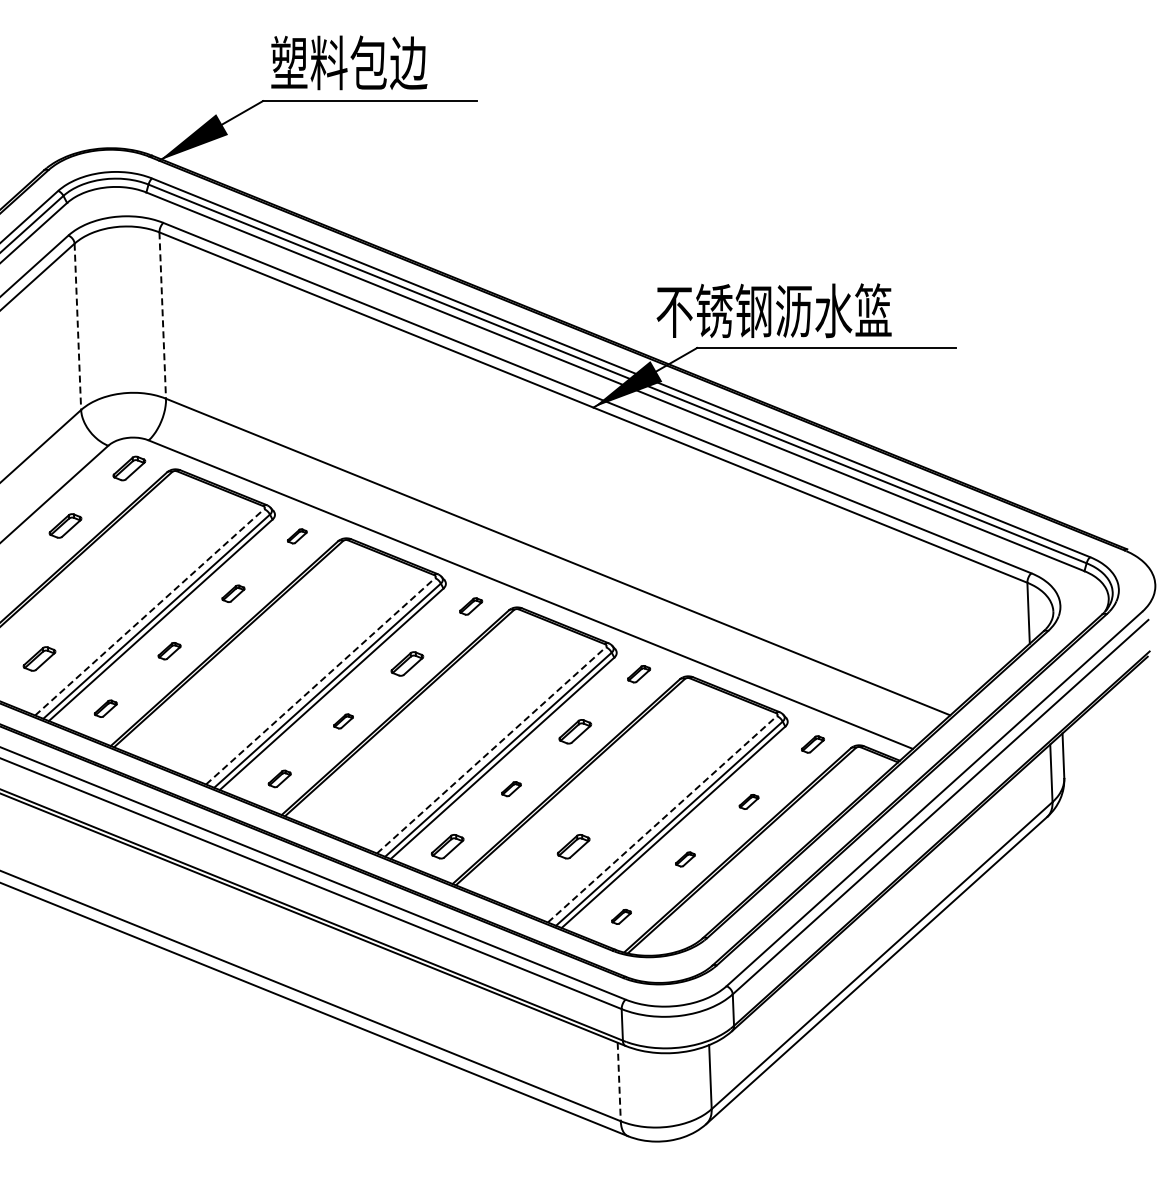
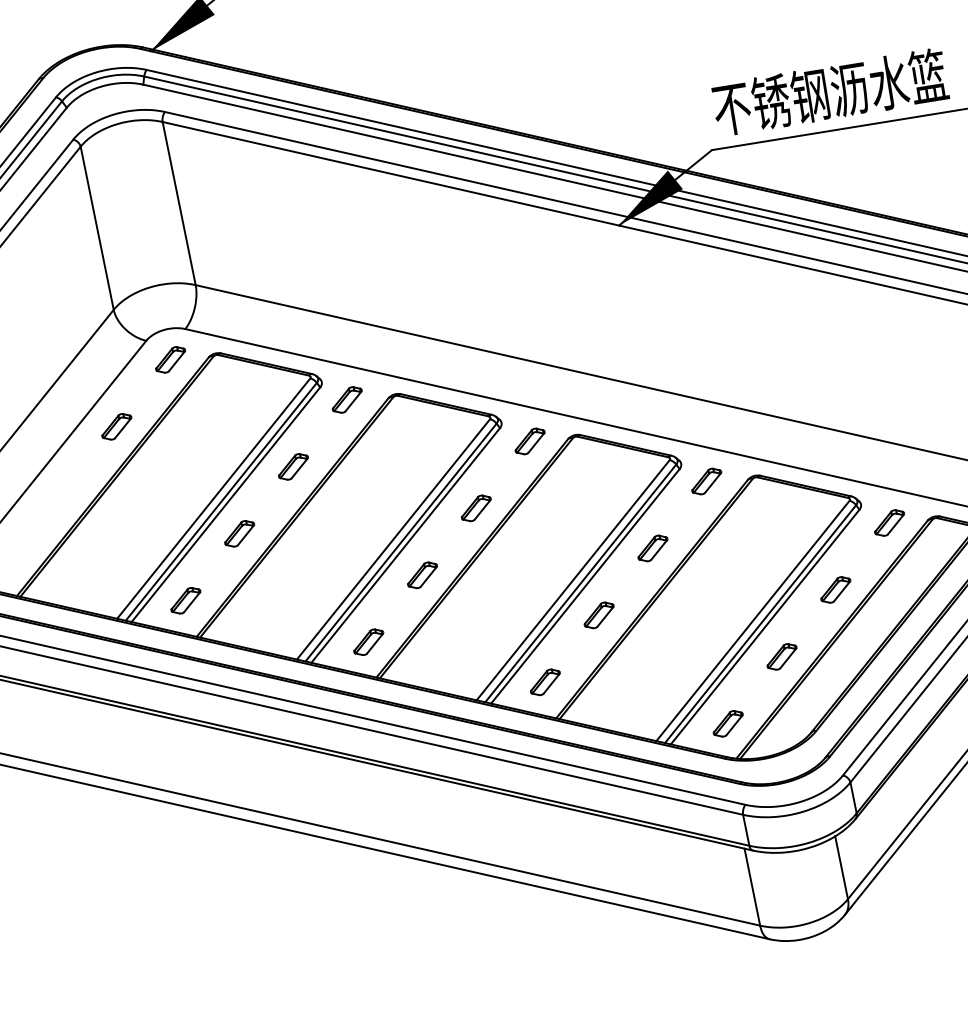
text: (773, 310) -> (829, 92), moved
line: (162, 316) -> (179, 204), dashed -> solid
line: (77, 327) -> (96, 228), dashed -> solid
part: (297, 536) -> (347, 400), size x1.67
part: (233, 593) -> (293, 466), size x1.43
part: (470, 606) -> (529, 441), size x1.43
line: (150, 611) -> (214, 497), dashed -> solid
part: (169, 650) -> (239, 533), size x1.43
part: (39, 658) -> (112, 561), removed
part: (638, 673) -> (706, 480), size x1.43
line: (320, 680) -> (393, 538), dashed -> solid
part: (105, 708) -> (185, 600), size x1.43
part: (343, 721) -> (422, 575), size x1.67
part: (812, 744) -> (889, 523), size x1.43
line: (491, 750) -> (573, 580), dashed -> solid
part: (279, 778) -> (368, 641), size x1.43
part: (511, 788) -> (599, 614), size x1.67
part: (748, 801) -> (835, 589), size x1.67
line: (662, 818) -> (752, 620), dashed -> solid
part: (573, 846) -> (669, 662), removed
part: (685, 859) -> (782, 656), size x1.67
part: (621, 916) -> (728, 723), size x1.67
line: (619, 1082) -> (752, 887), dashed -> solid

